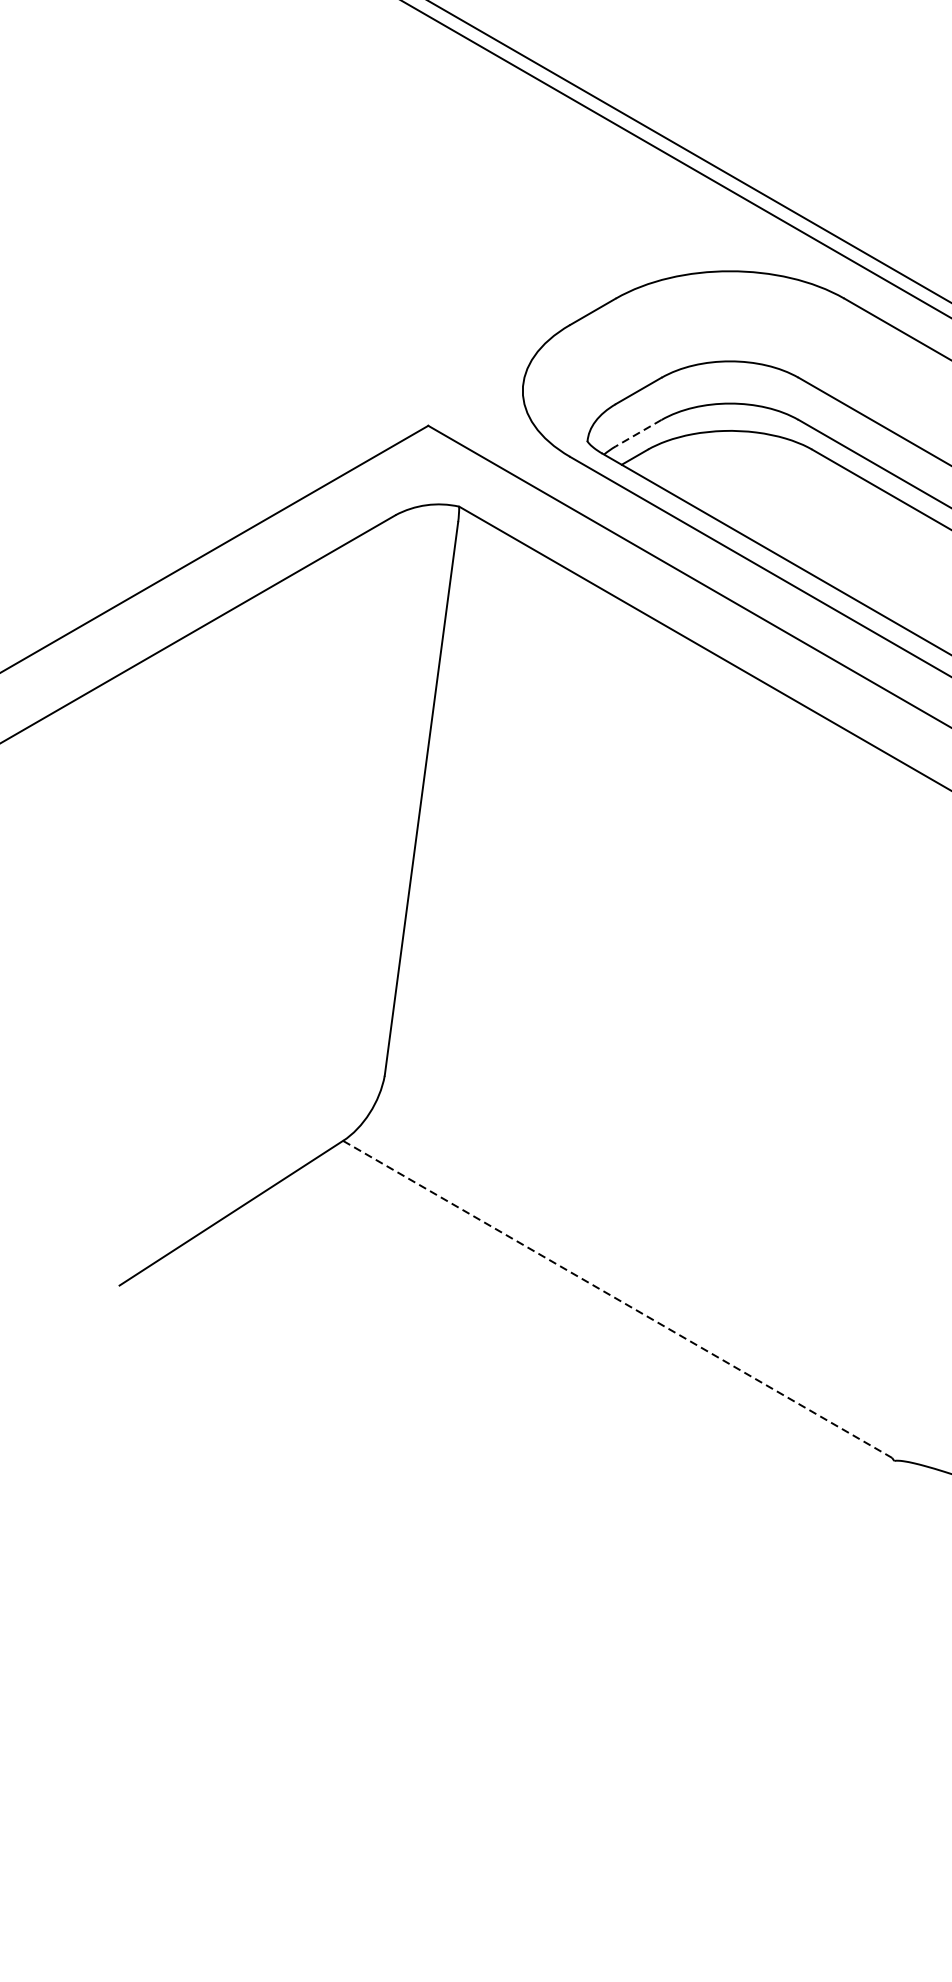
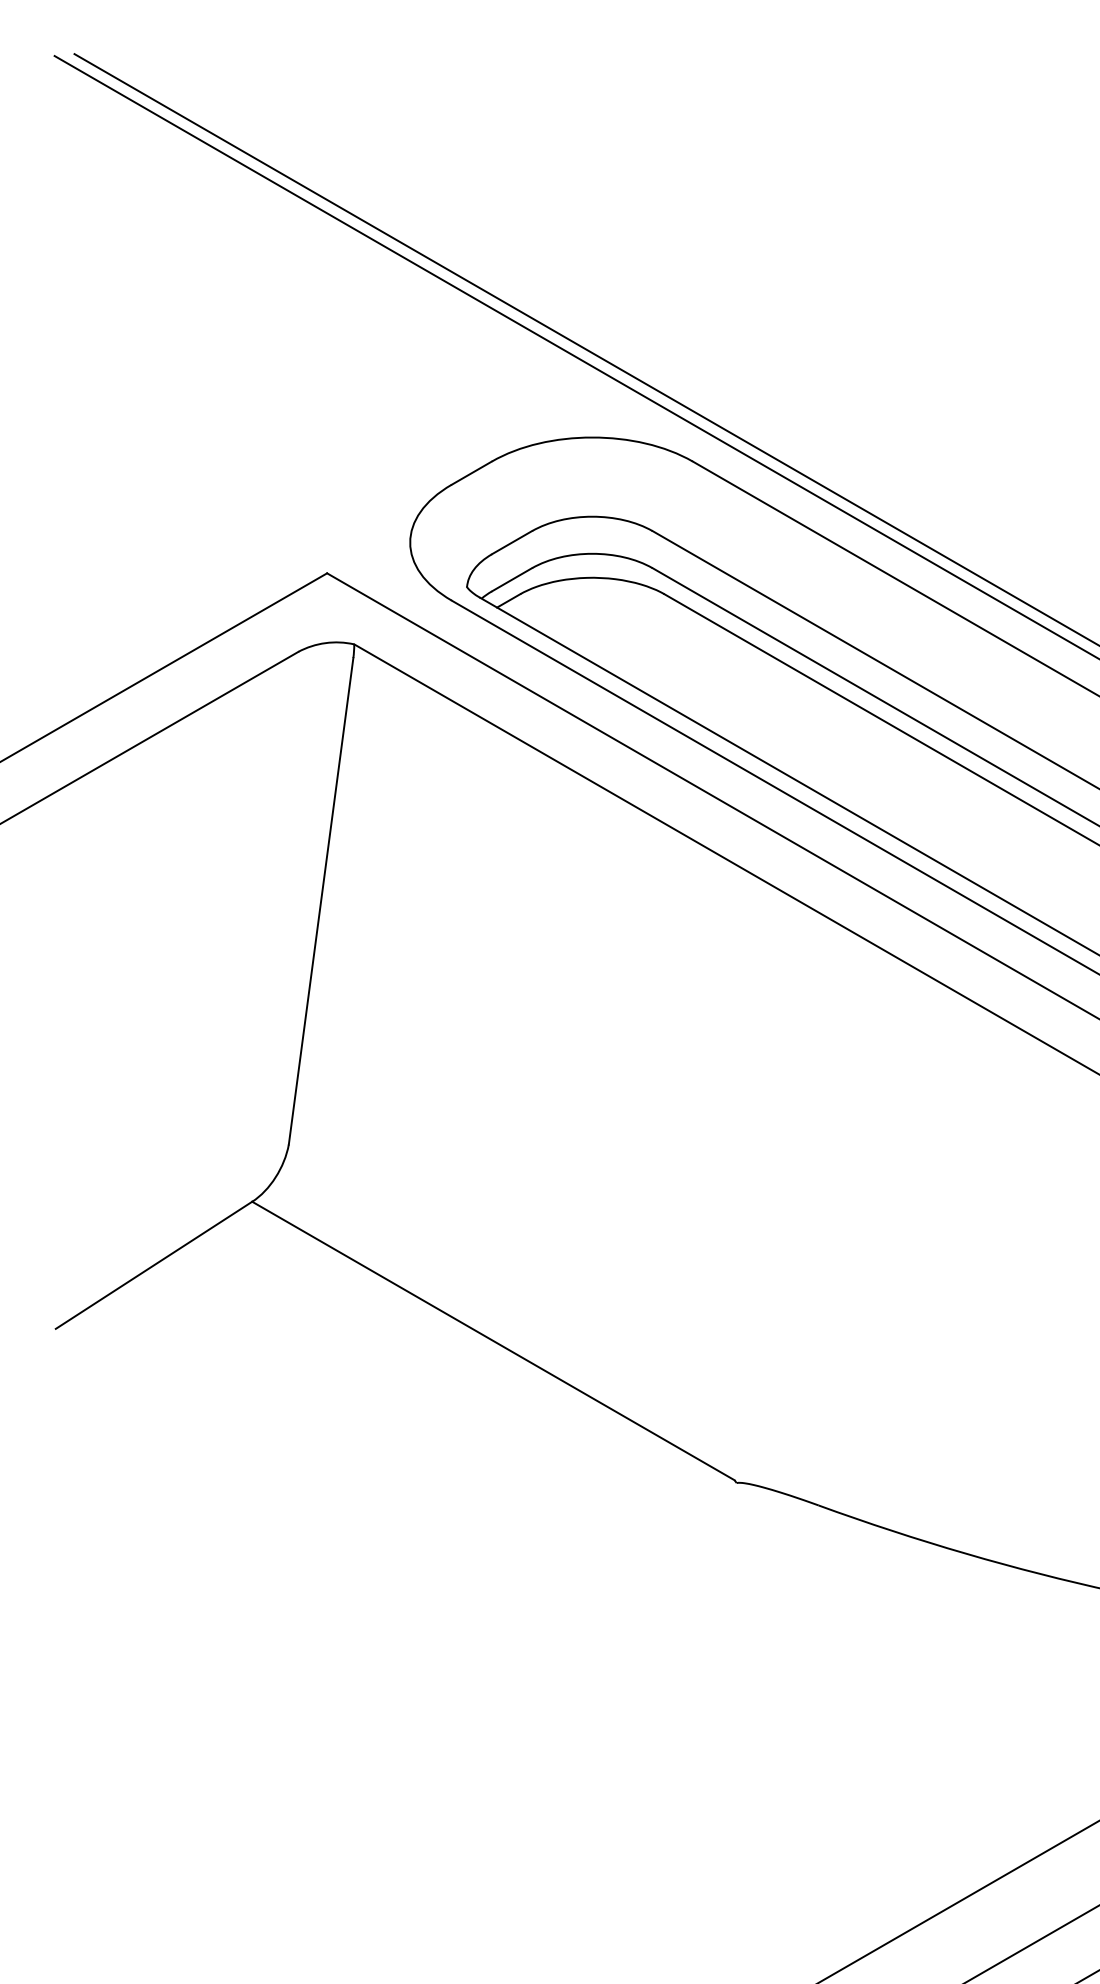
line: (638, 433) -> (511, 580), dashed -> solid
line: (617, 1299) -> (493, 1341), dashed -> solid

